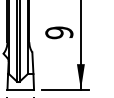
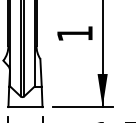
text: (59, 32) -> (75, 33), 9 -> 1

